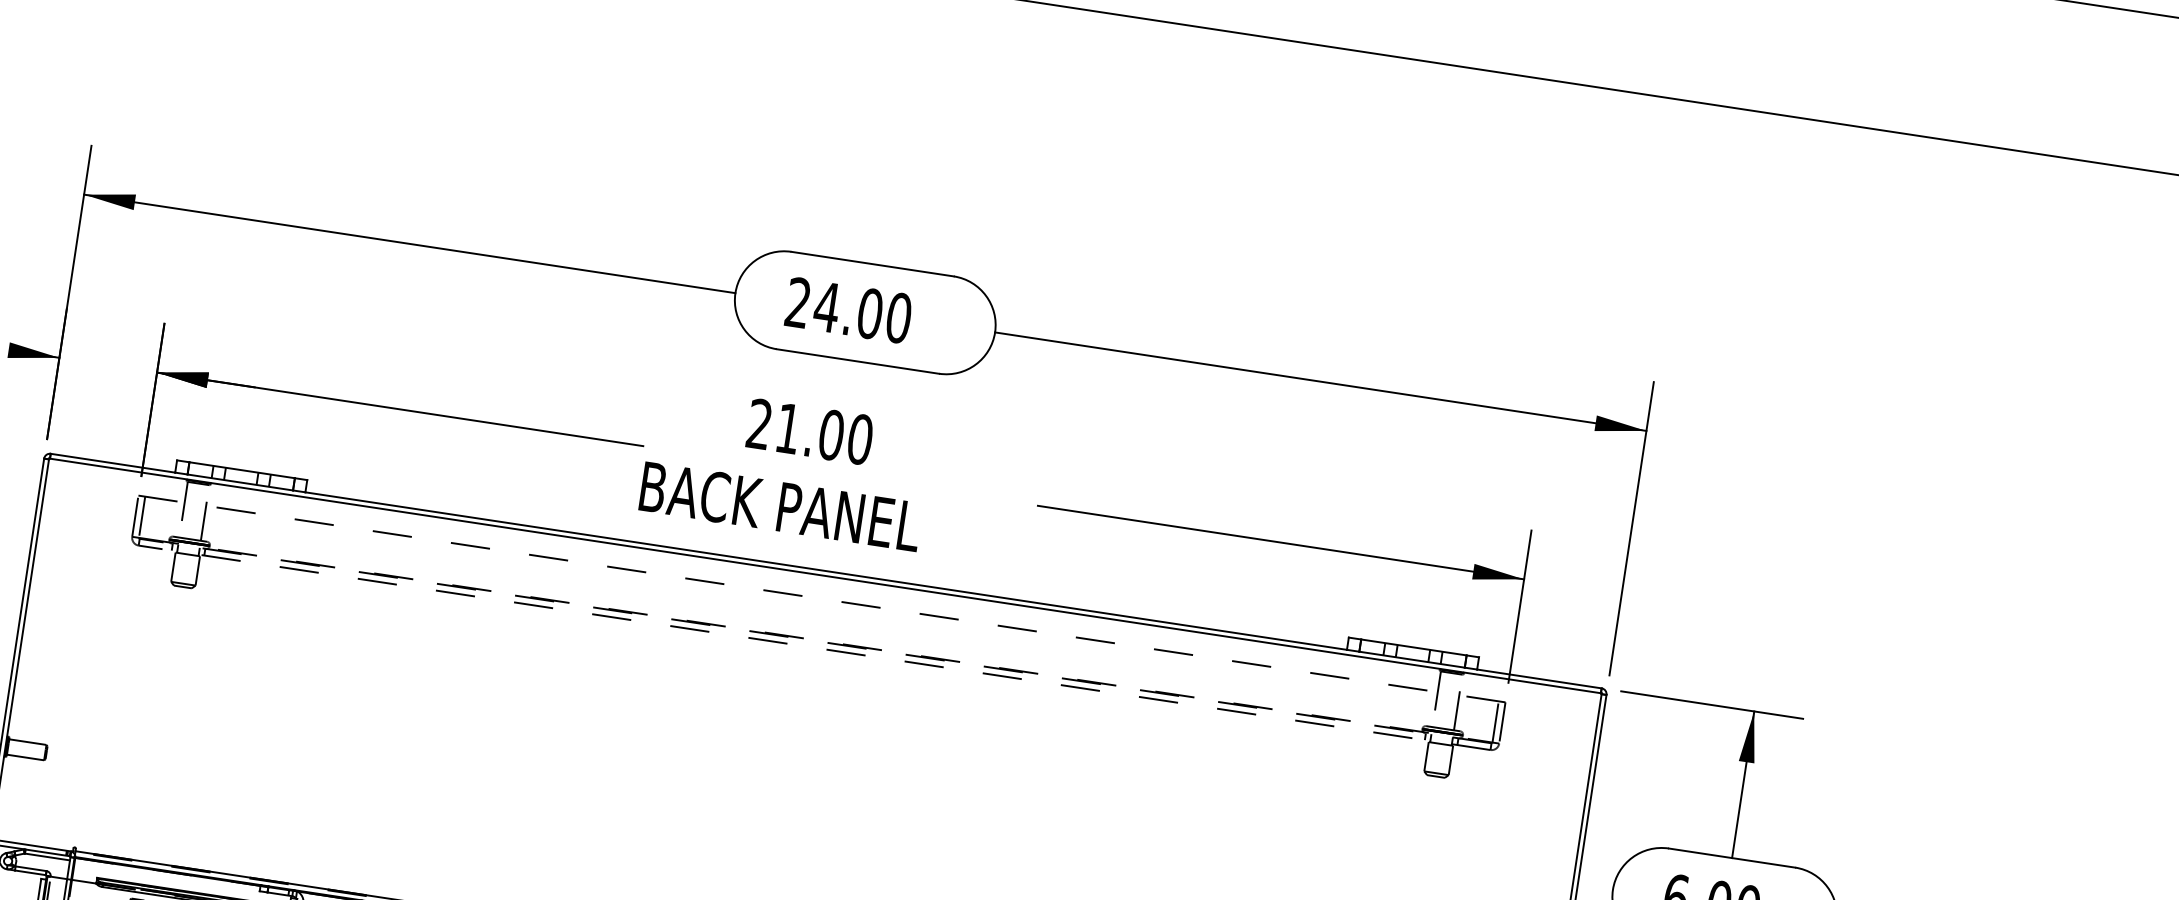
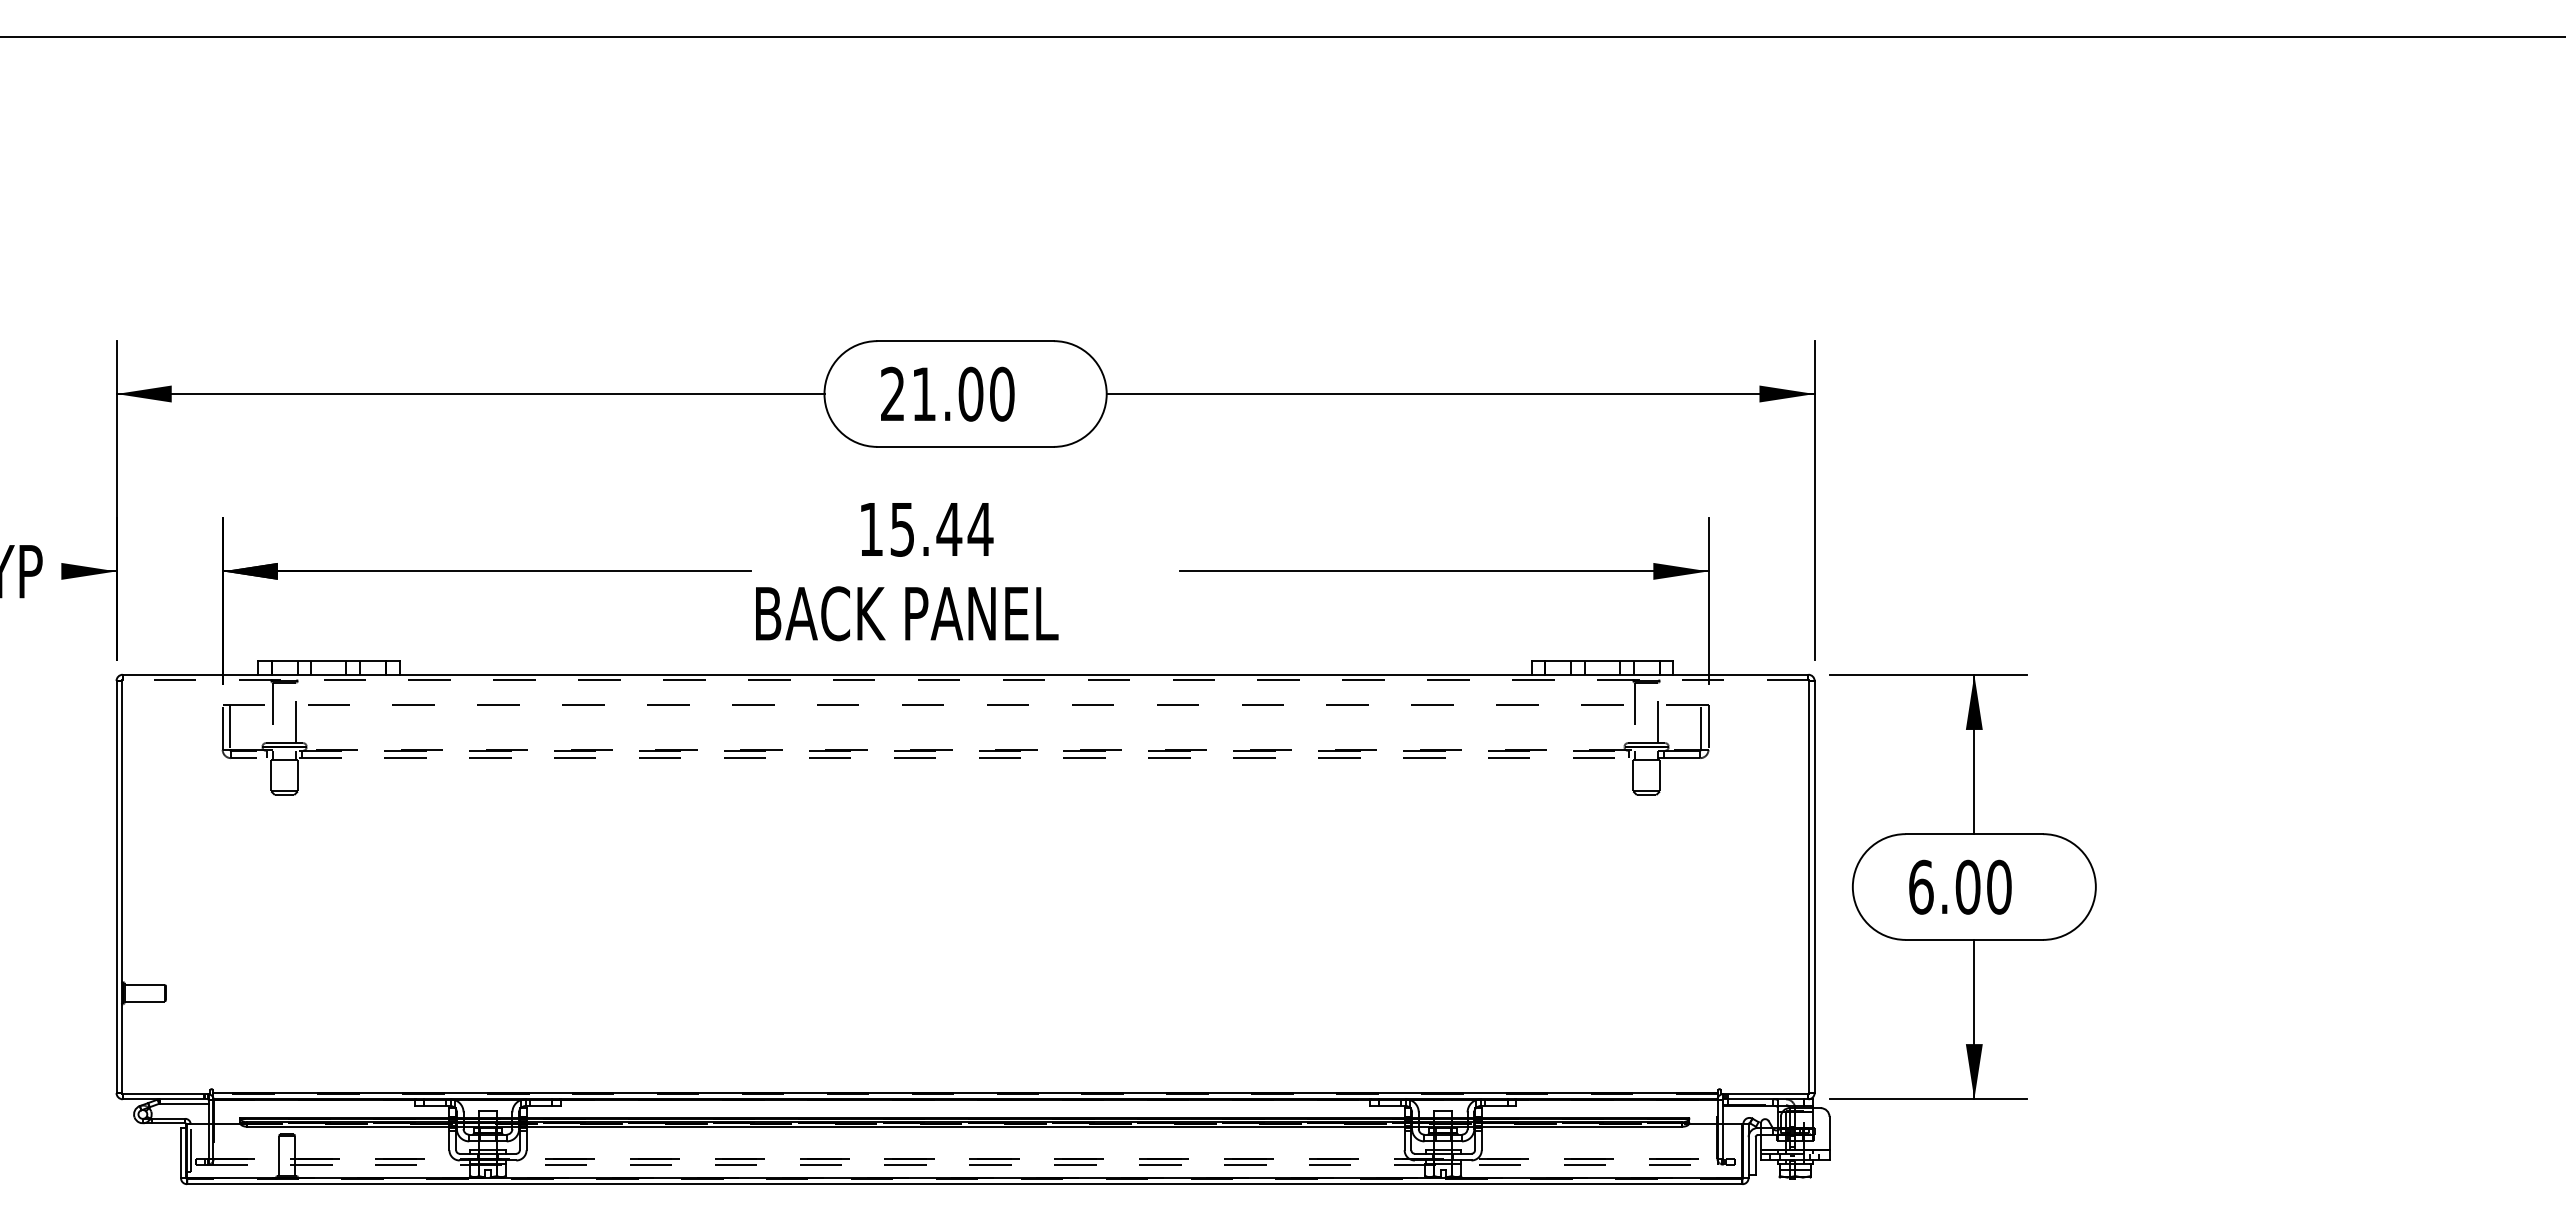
text: (827, 306) -> (924, 393), 24.00 -> 21.00
text: (810, 432) -> (926, 529), 21.00 -> 15.44
line: (825, 576) -> (965, 680), solid -> dashed

